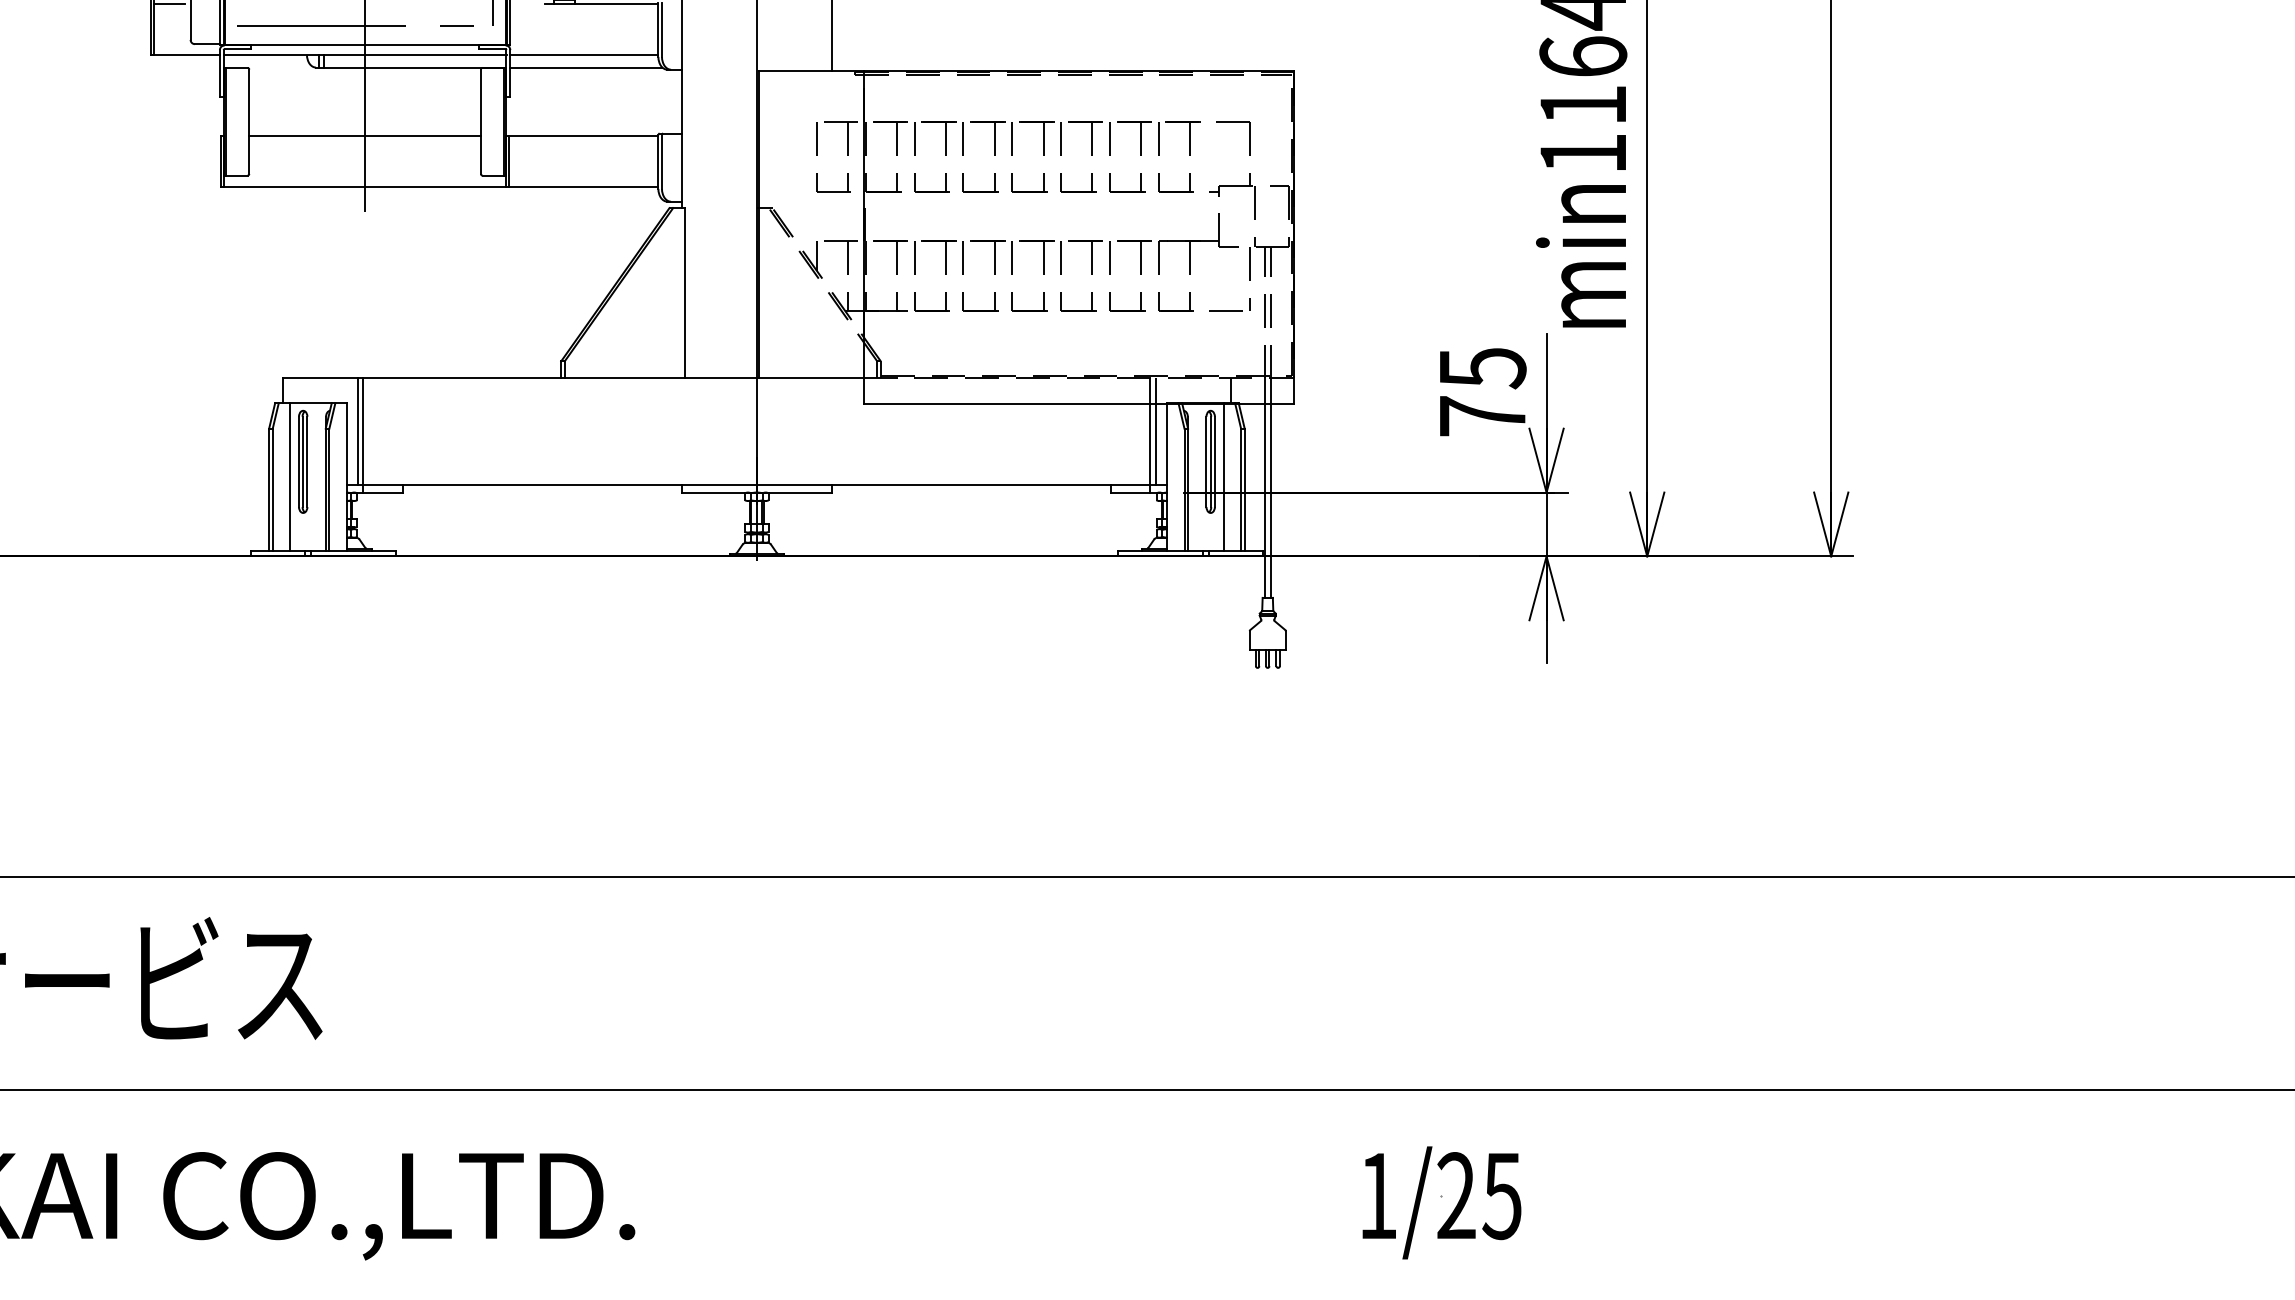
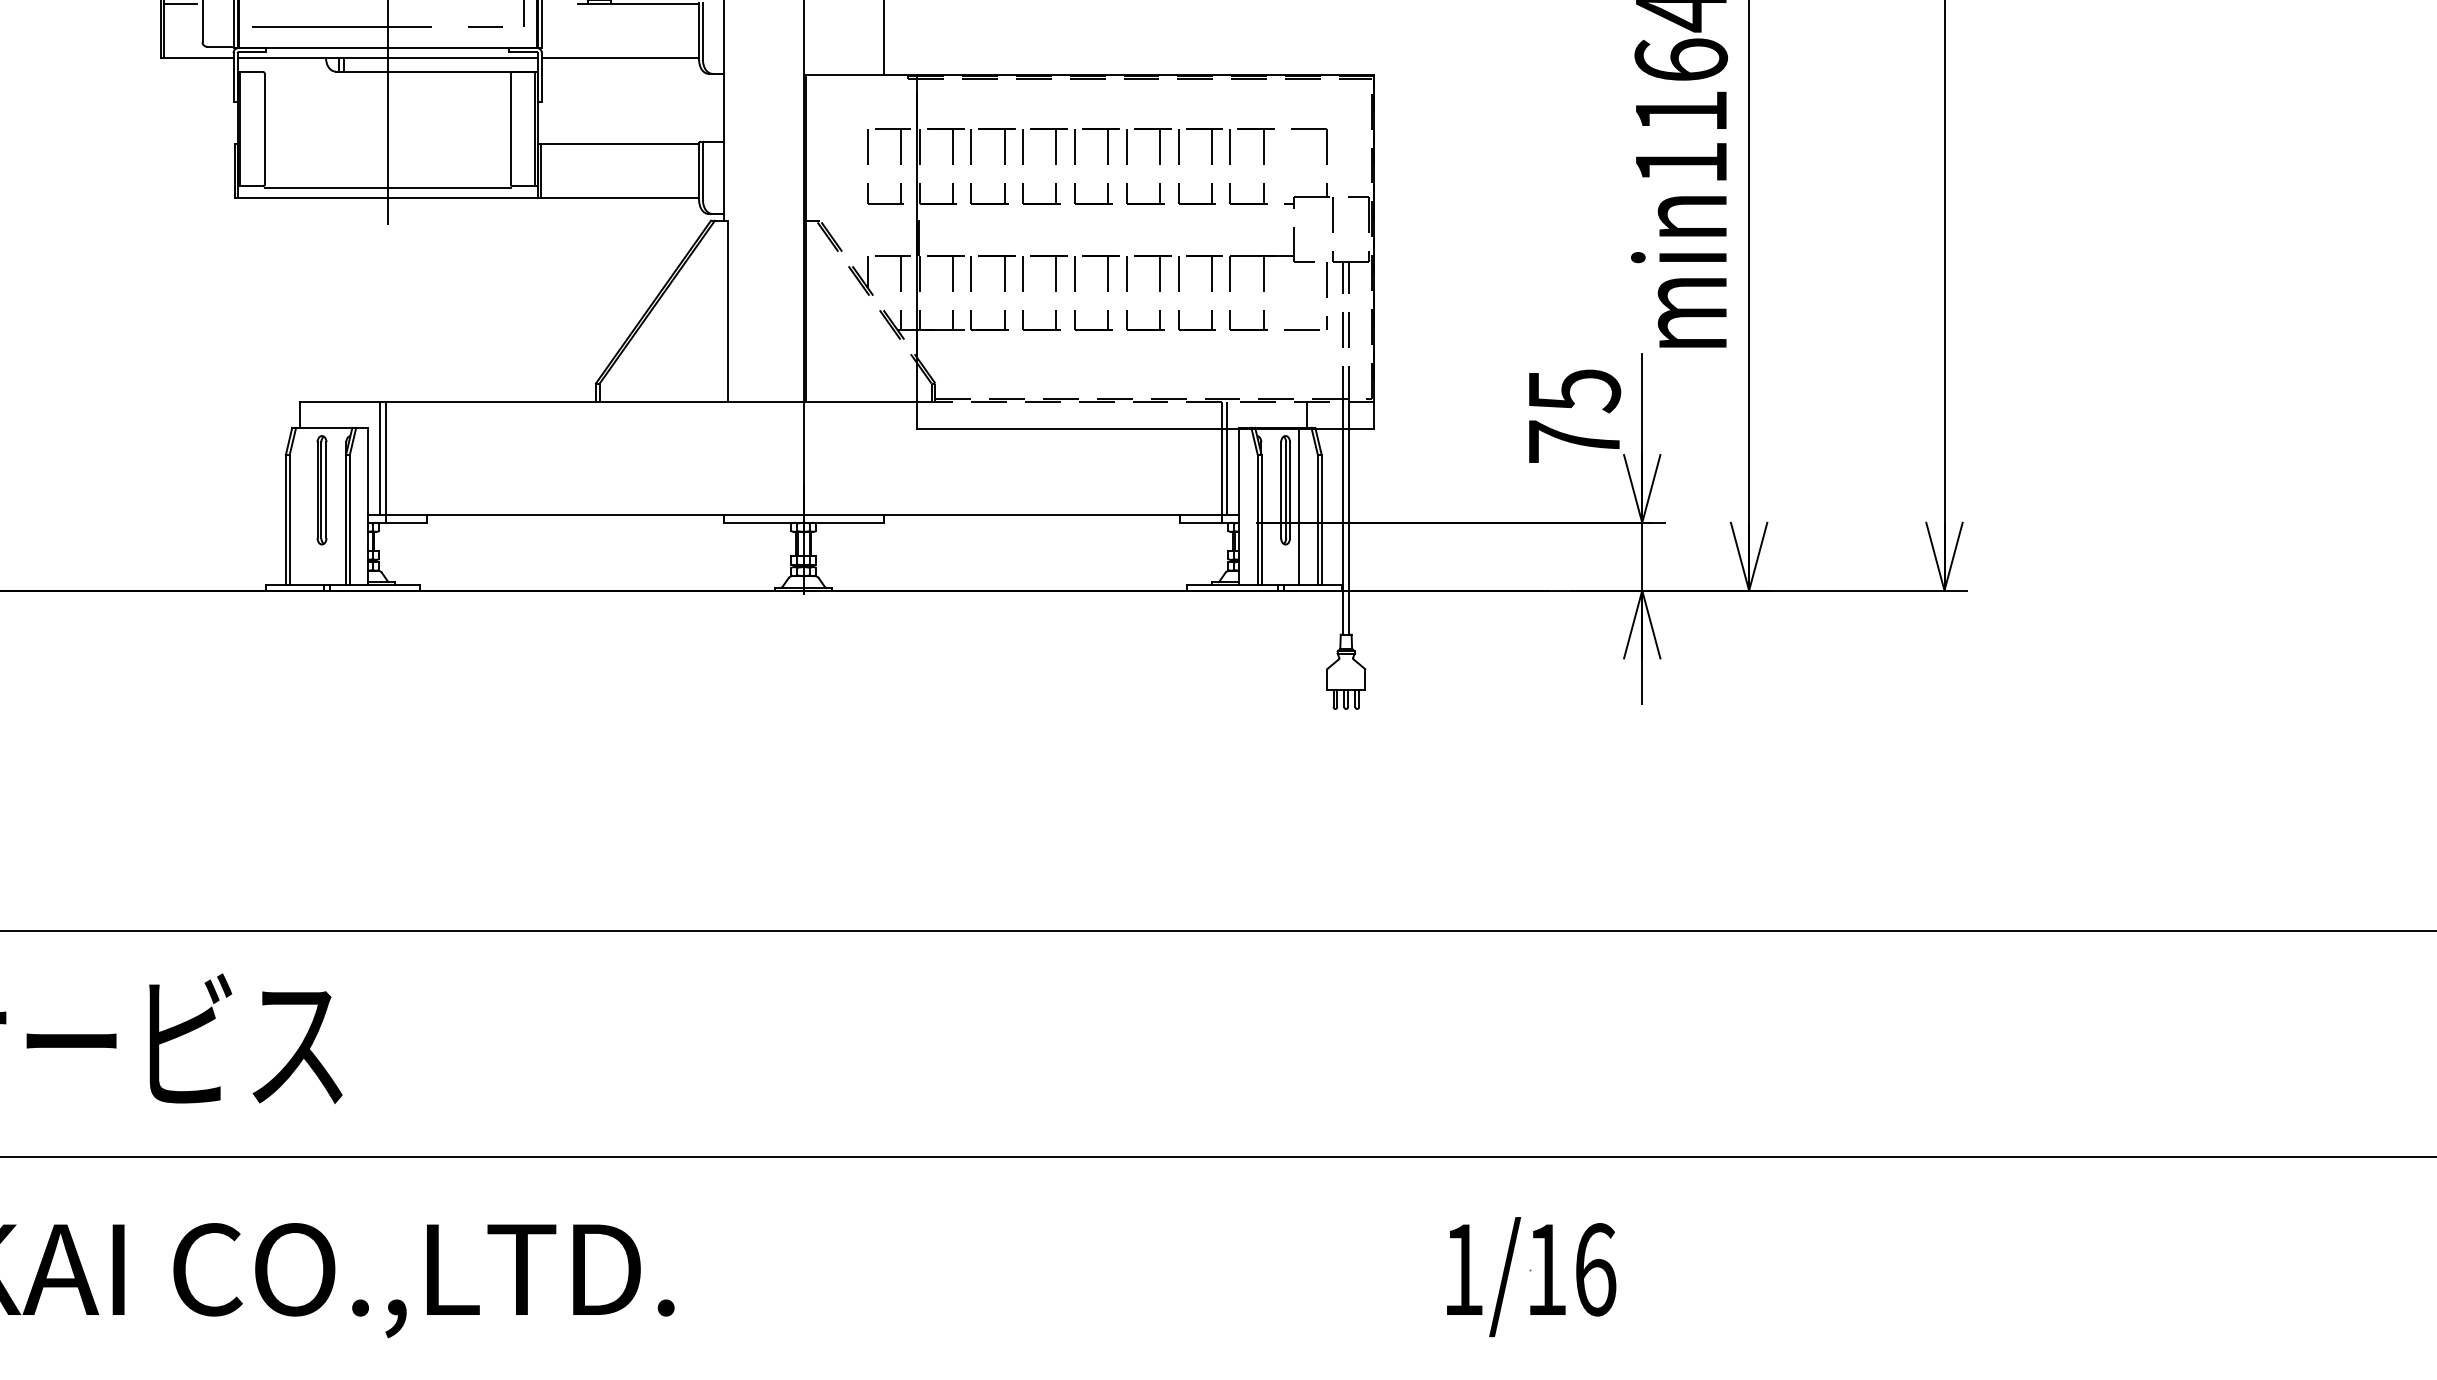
line: (586, 67) -> (622, 71), removed
line: (364, 135) -> (387, 187), moved
line: (290, 477) -> (308, 506), removed
text: (1479, 1195) -> (1571, 1269), 1/25 -> 1/16

